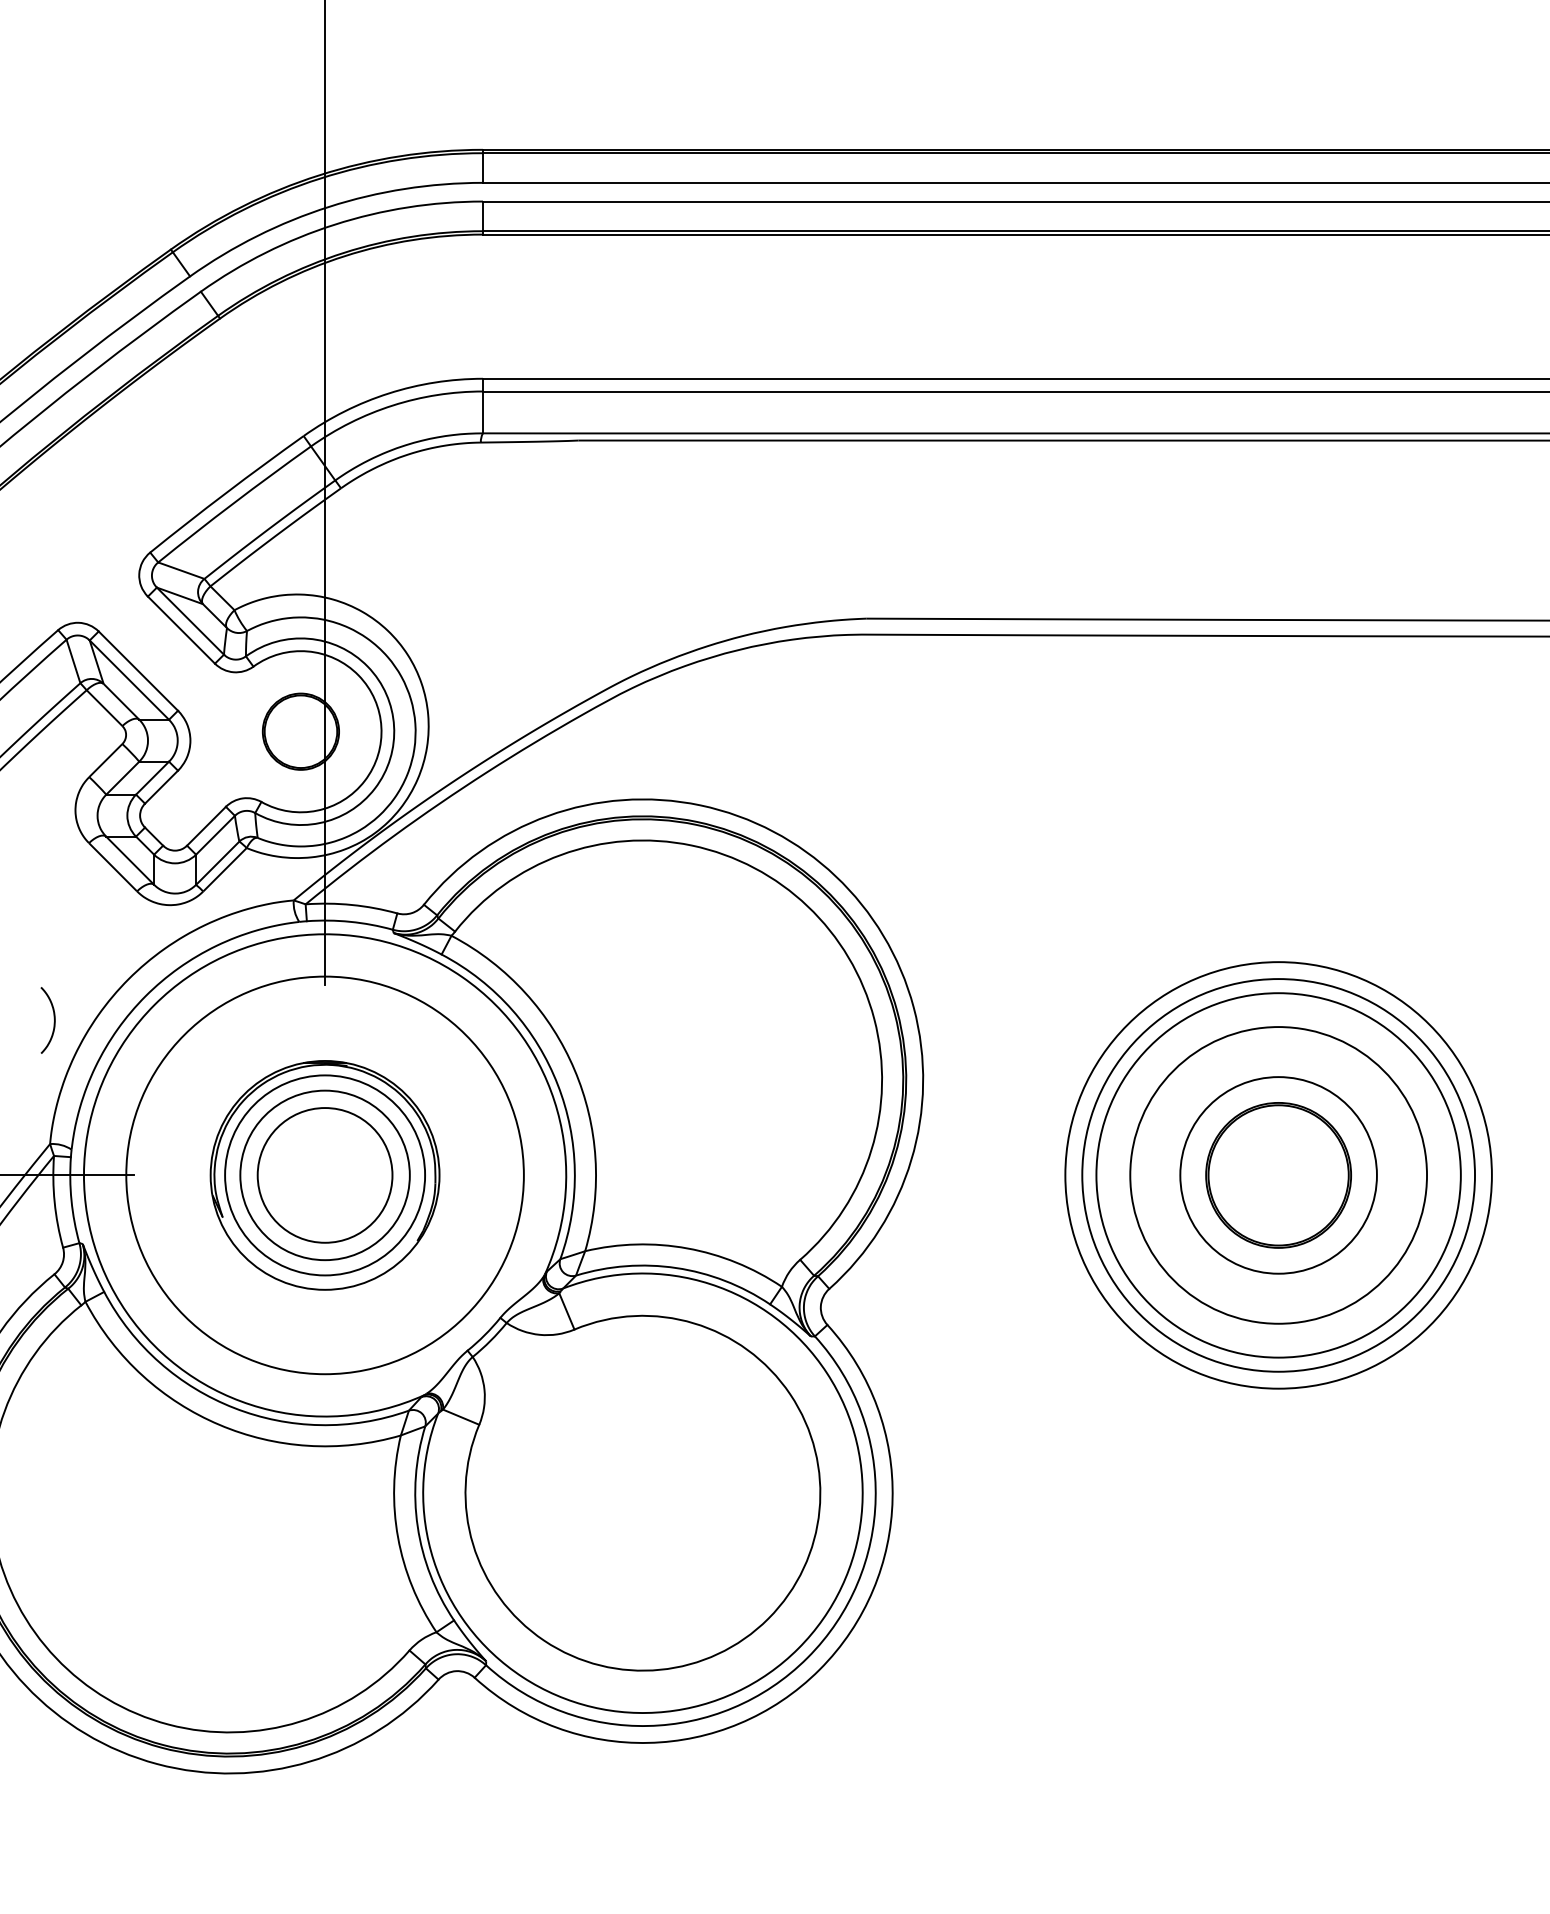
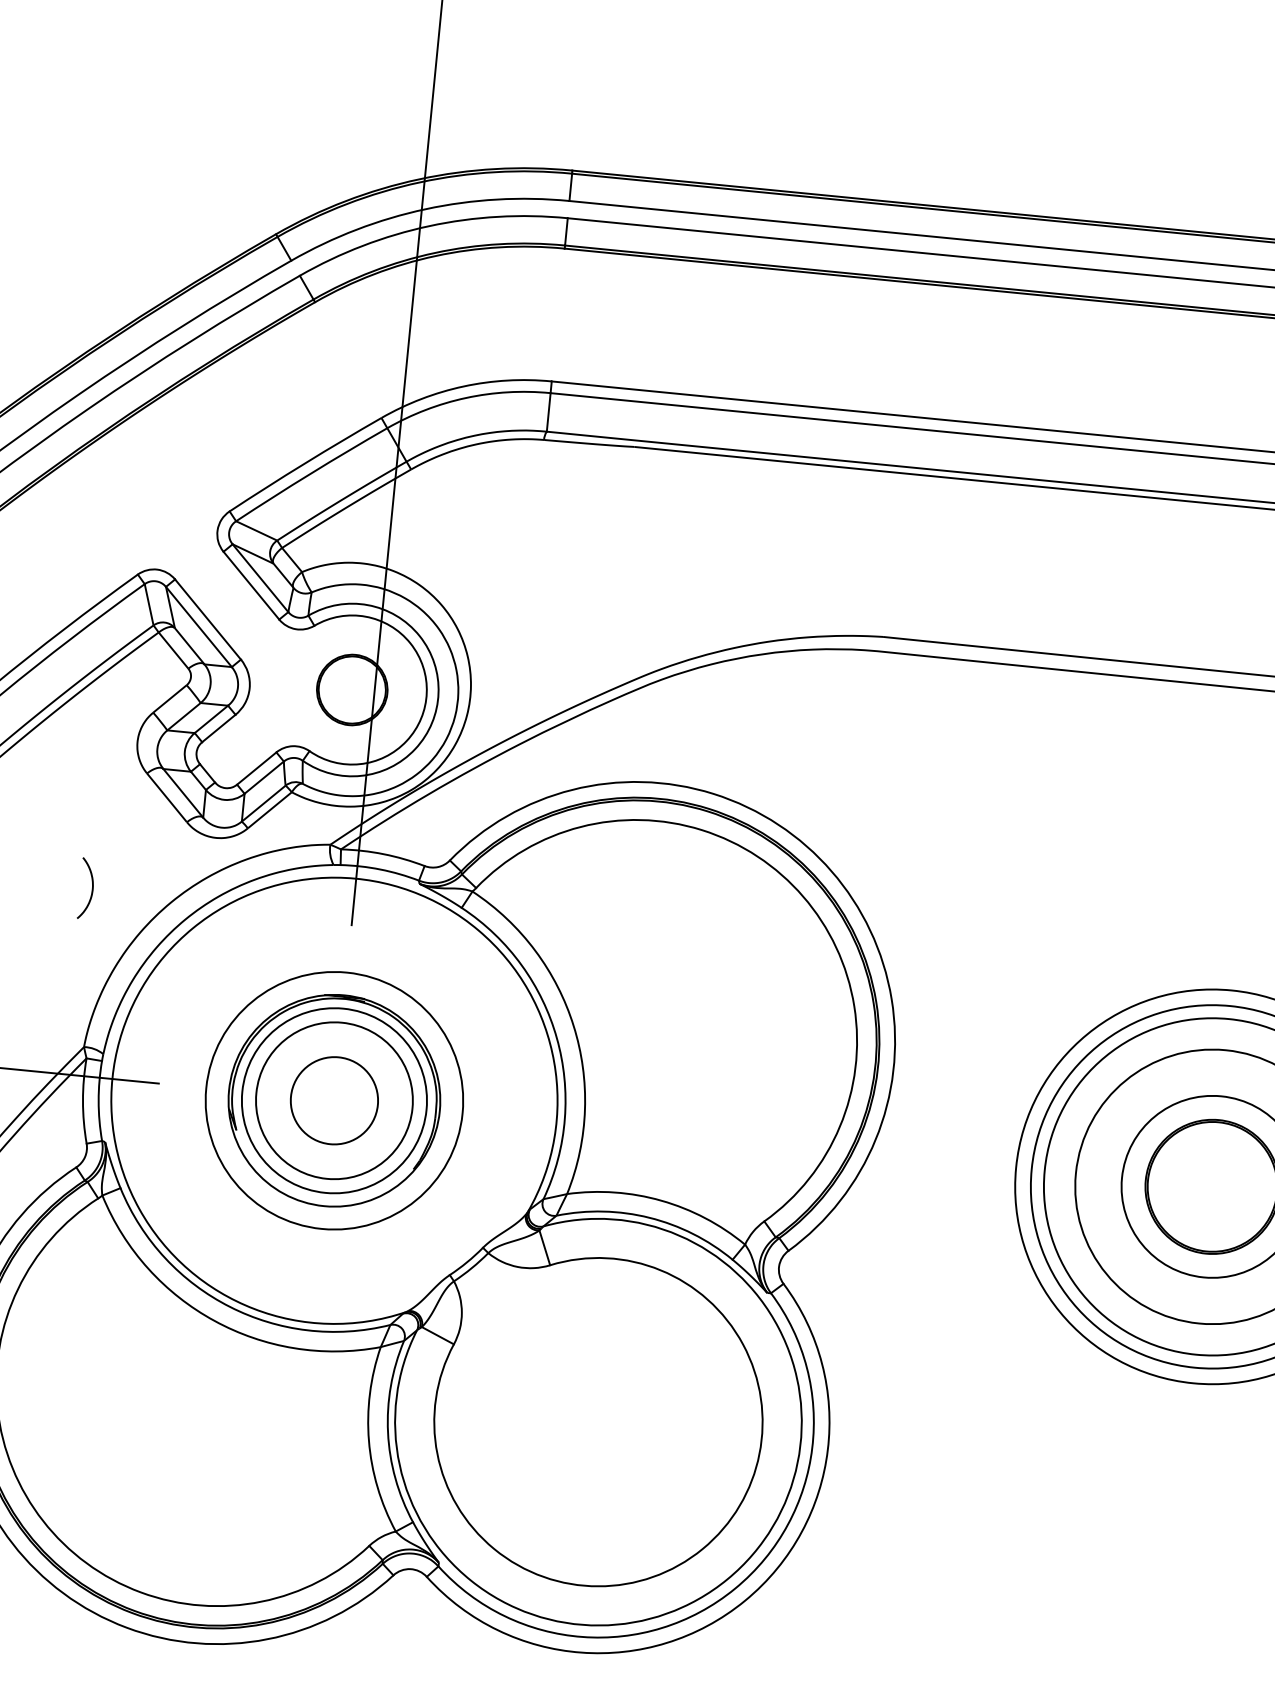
curve: (53, 1018) -> (91, 887), moved
circle: (324, 1175) -> (333, 1100), size x0.7
circle: (324, 1175) -> (333, 1100), size x0.7

